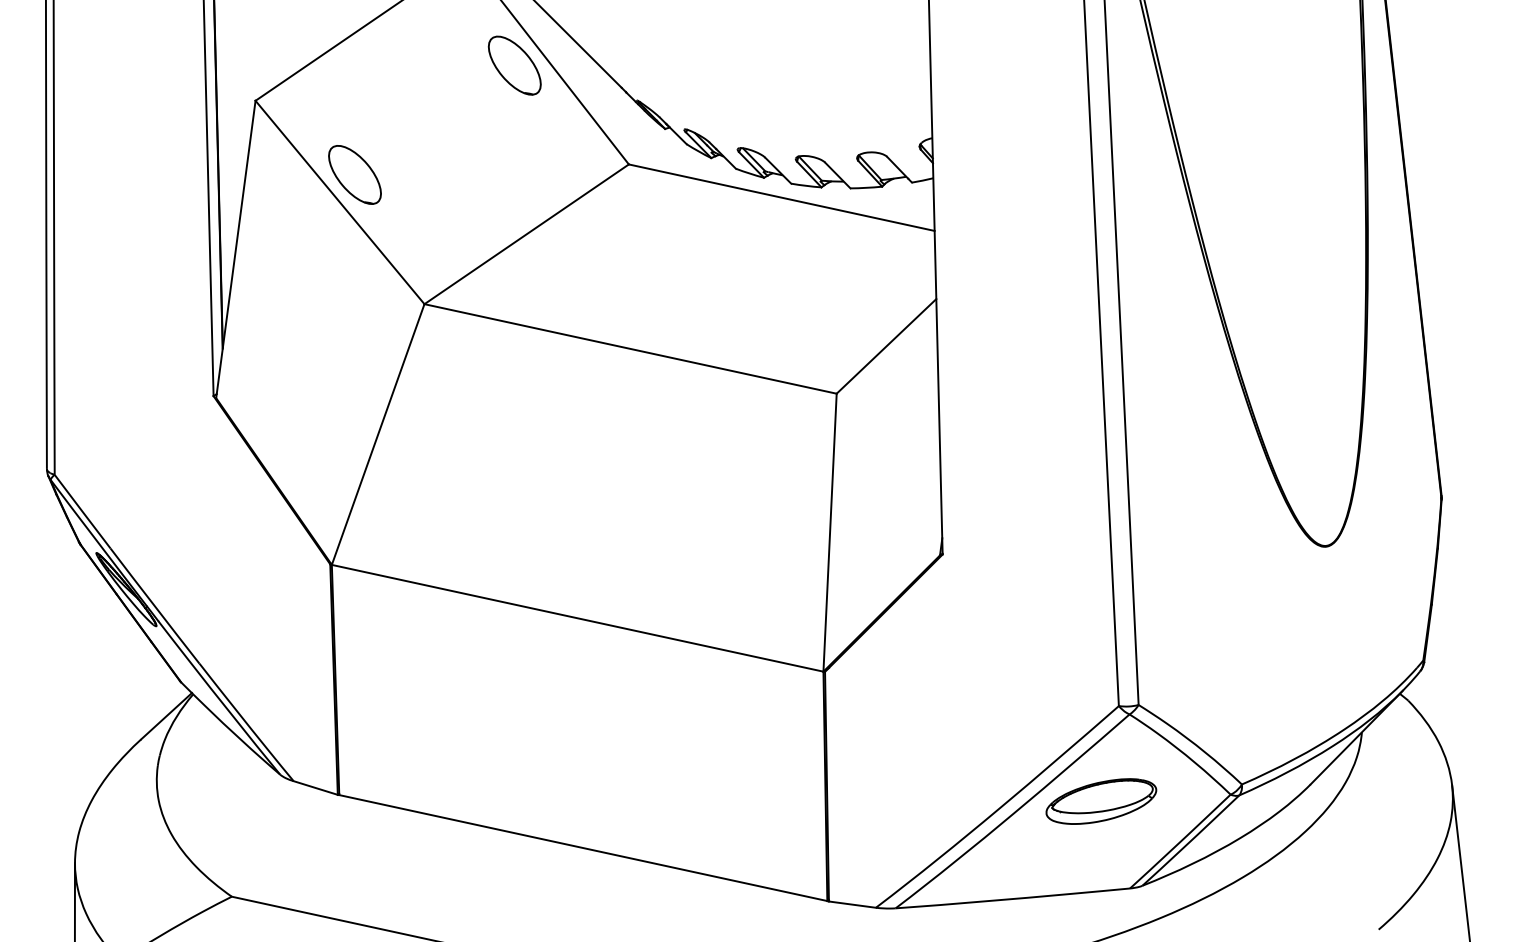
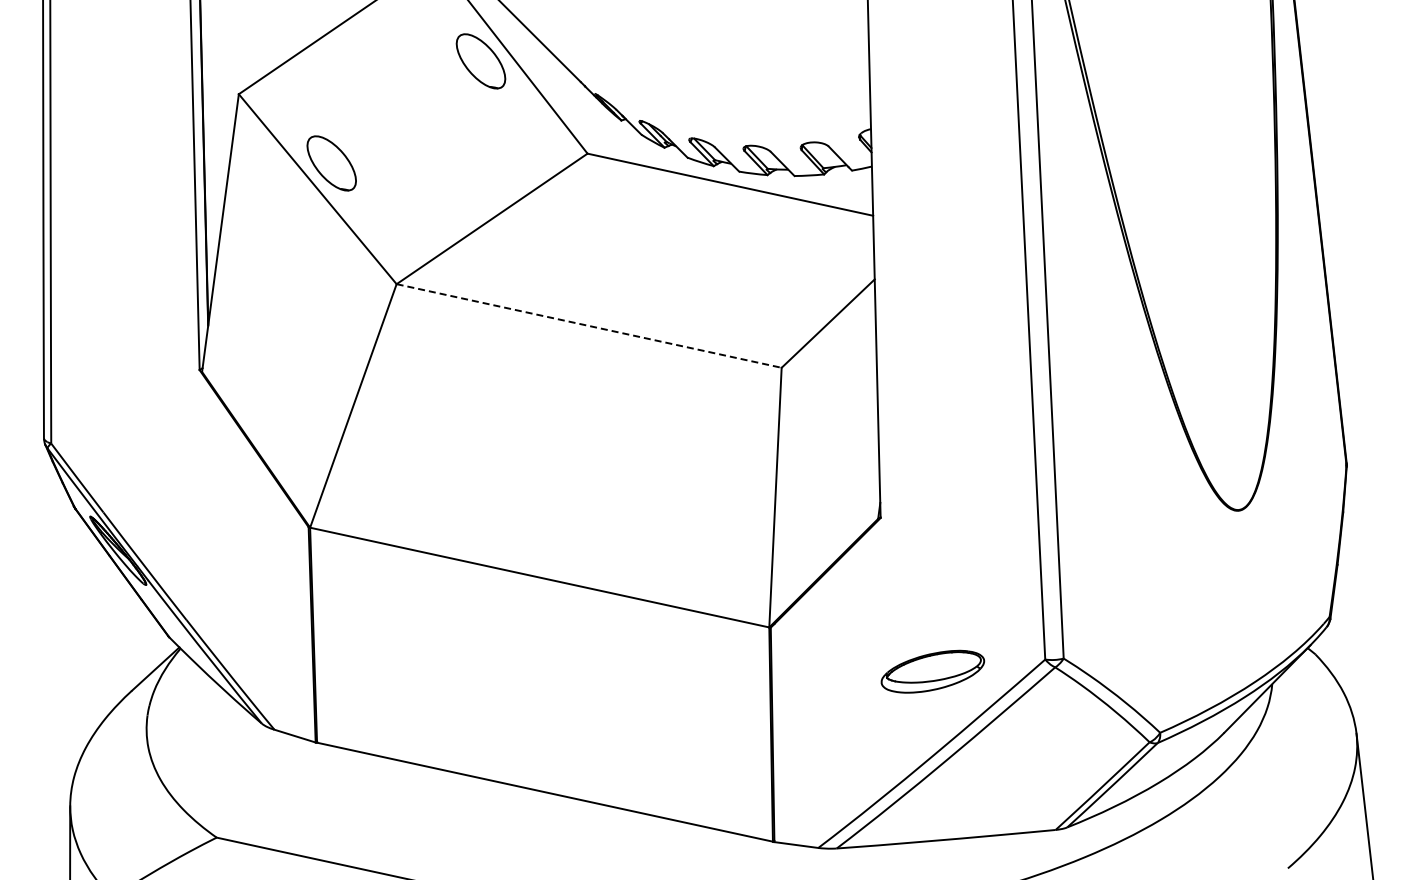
line: (630, 349) -> (589, 326), solid -> dashed
part: (1100, 801) -> (932, 671), moved

